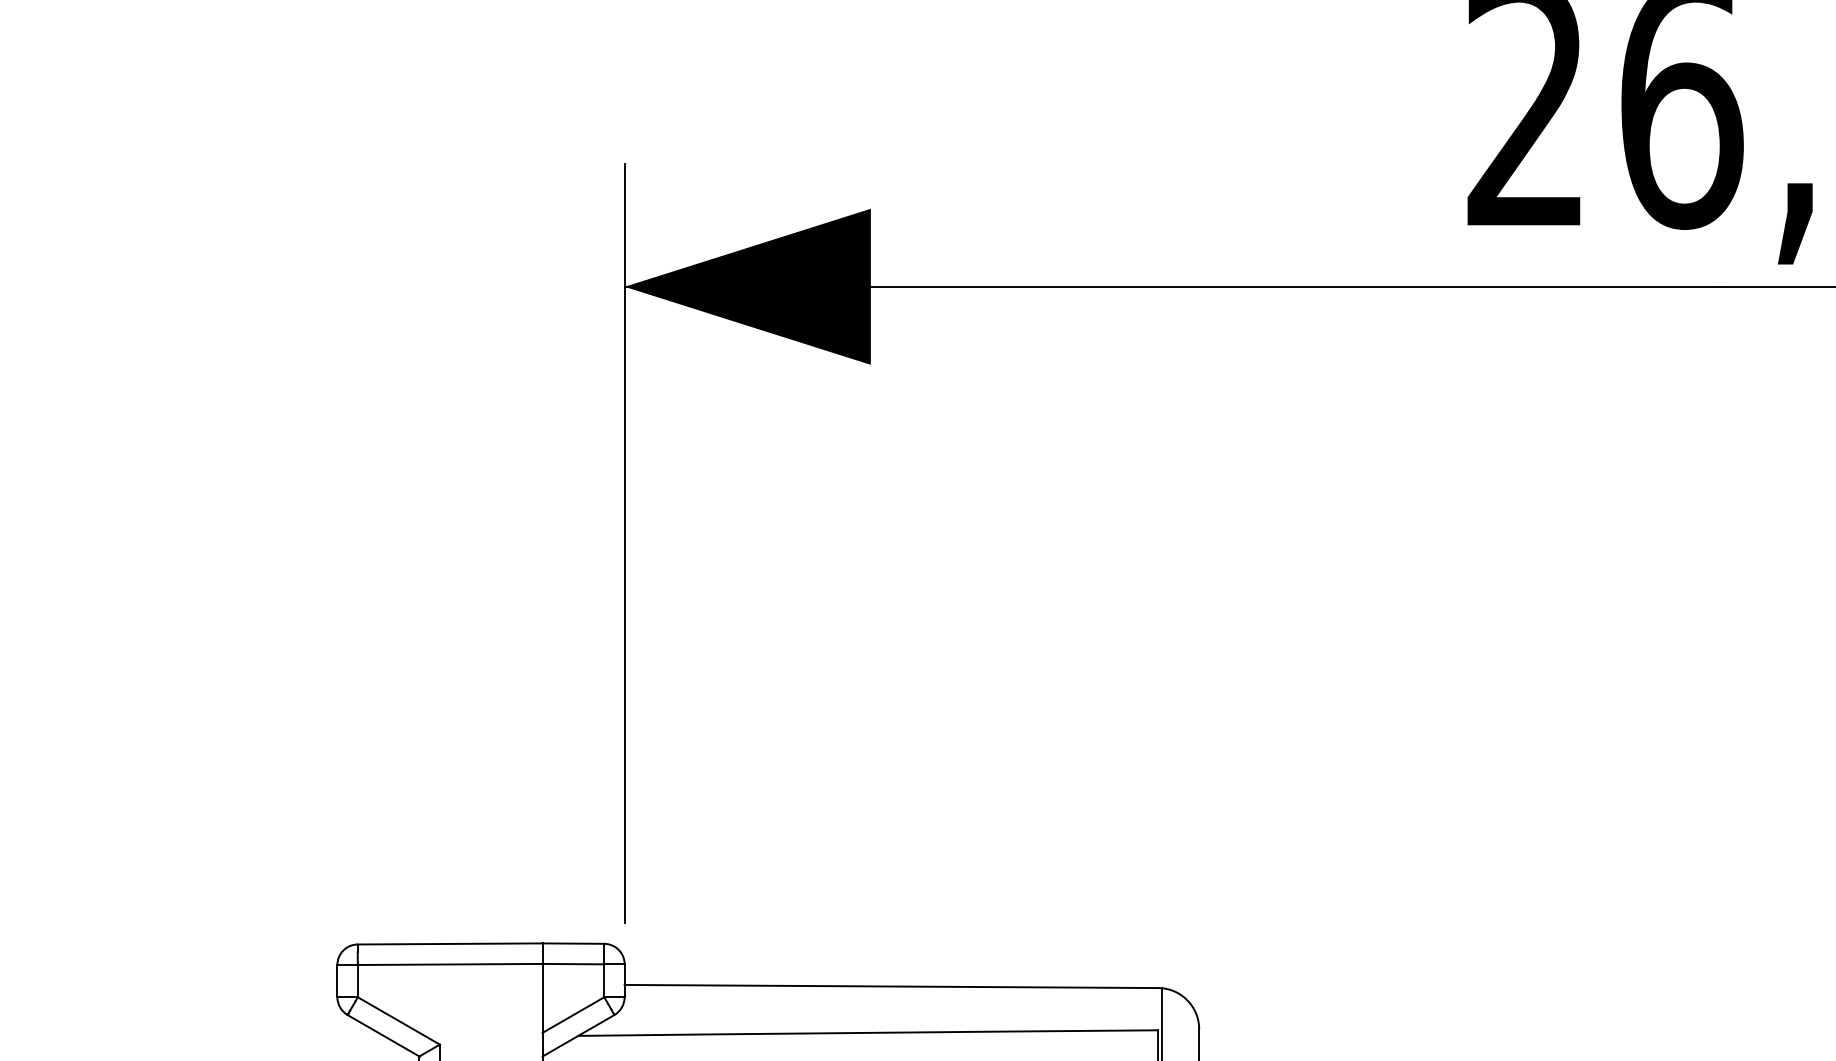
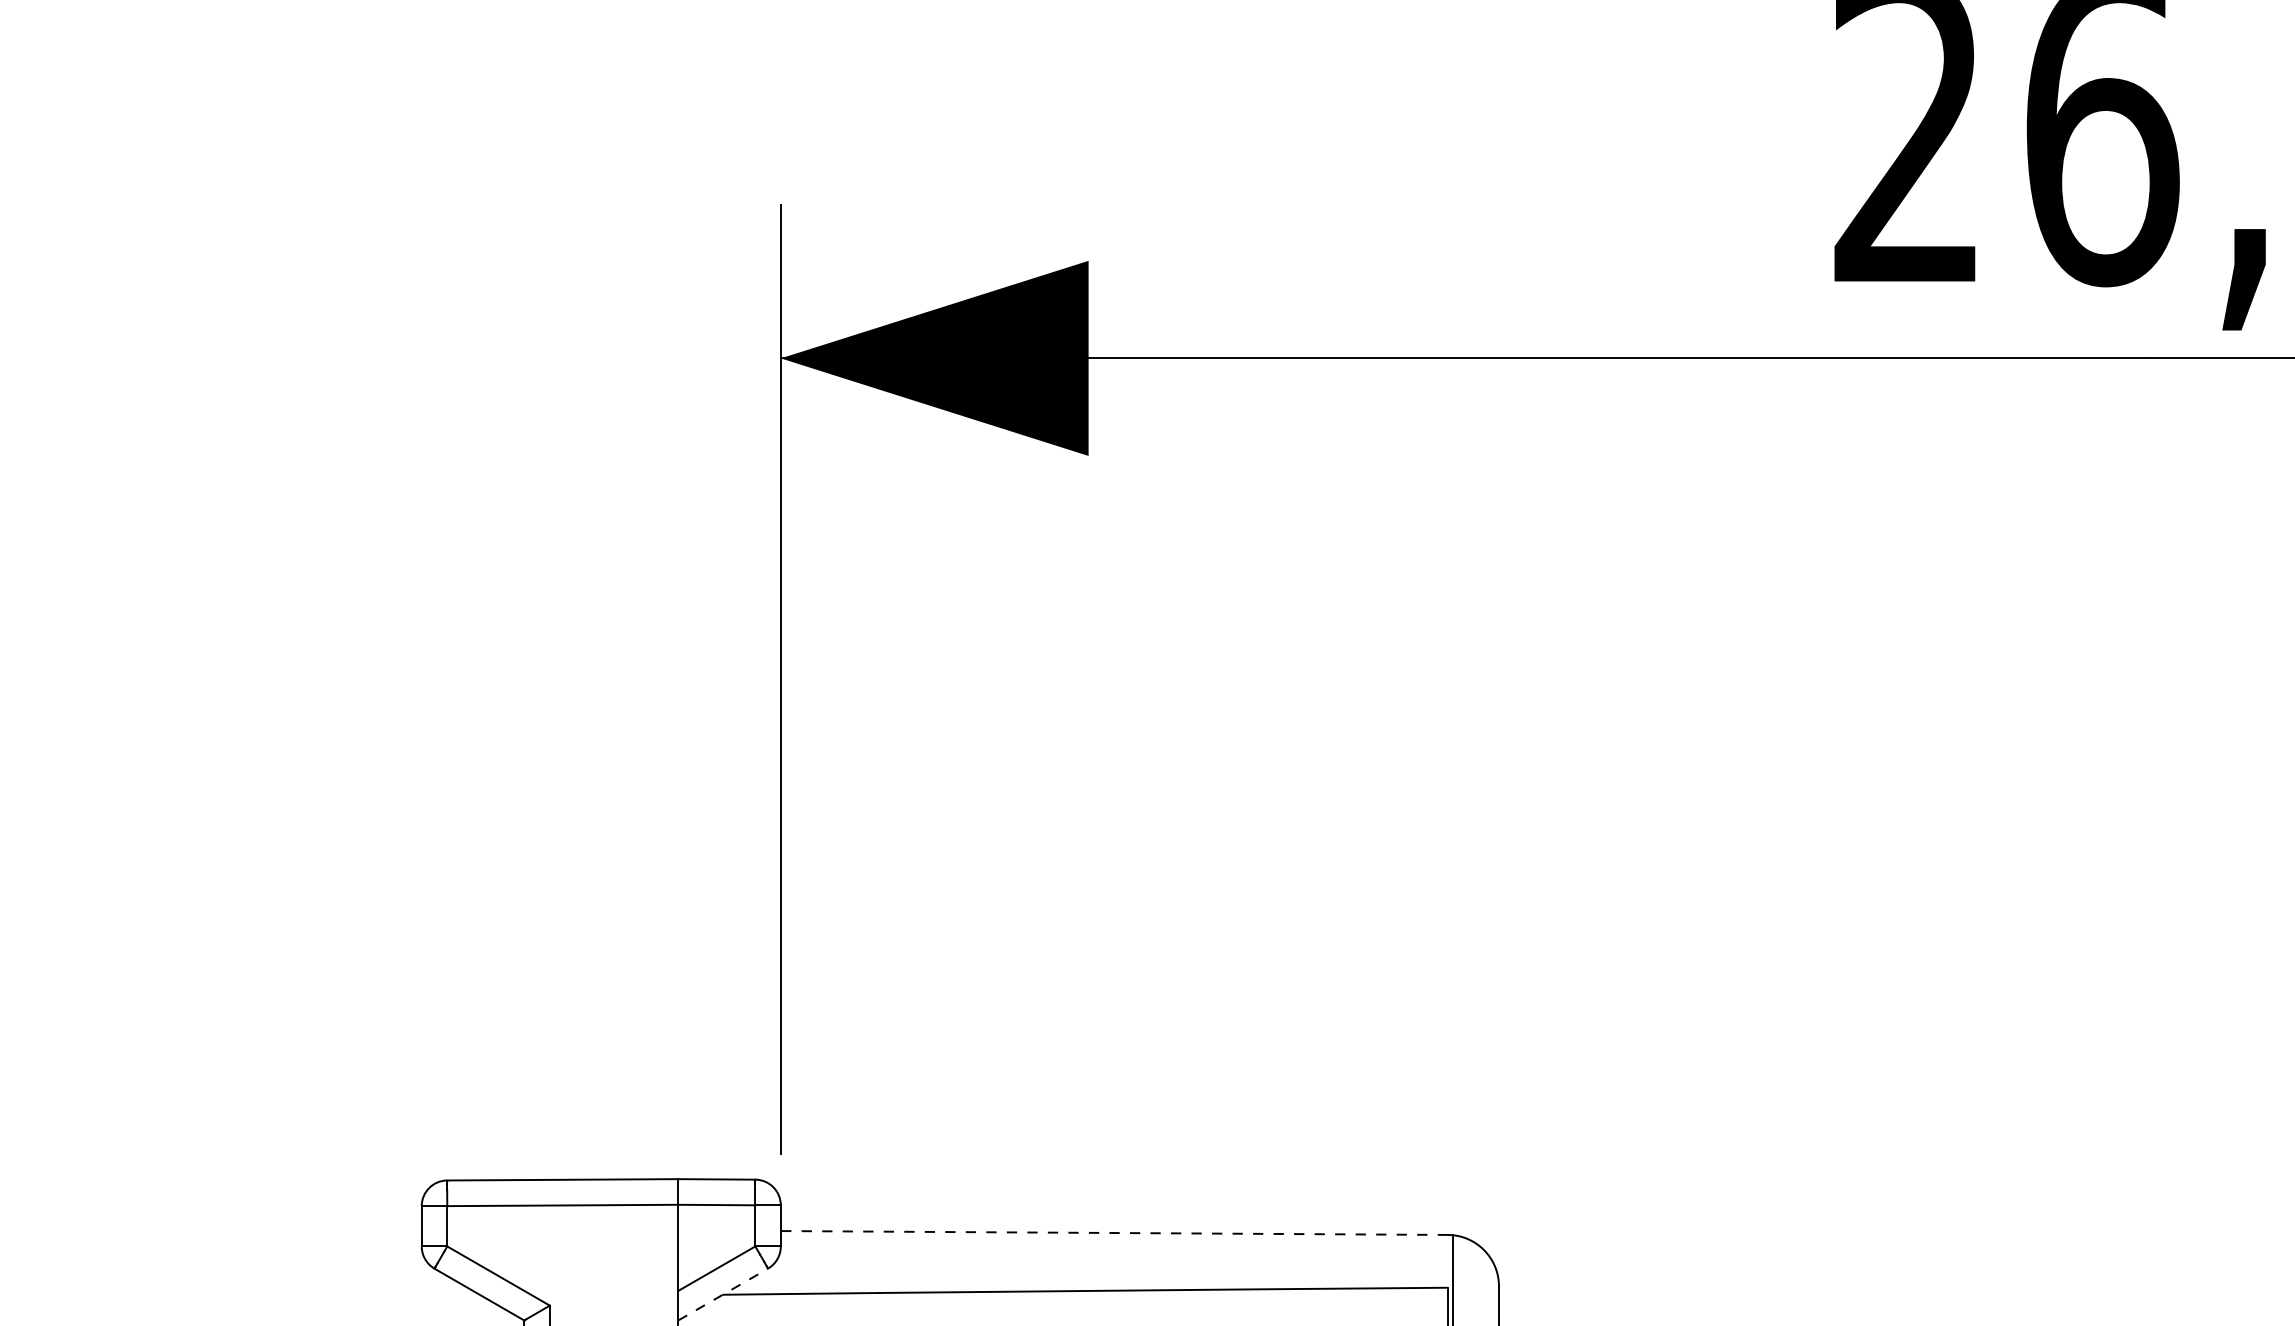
line: (891, 986) -> (1114, 1233), solid -> dashed
line: (578, 1035) -> (723, 1294), solid -> dashed

